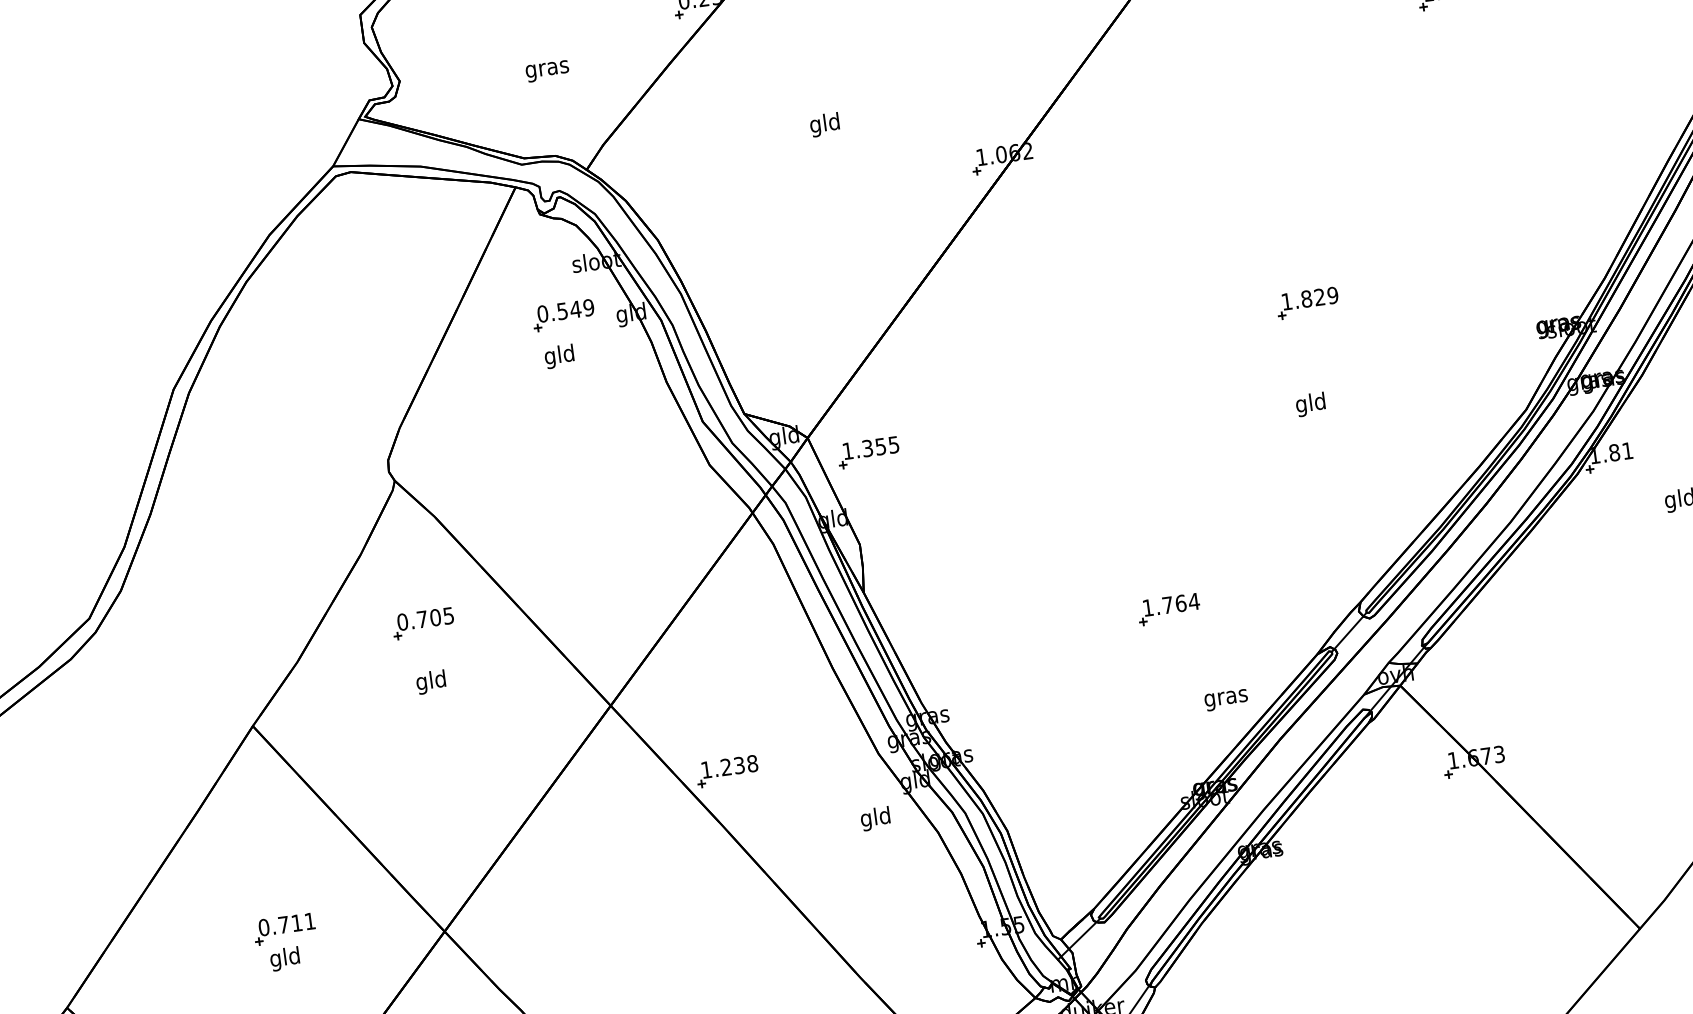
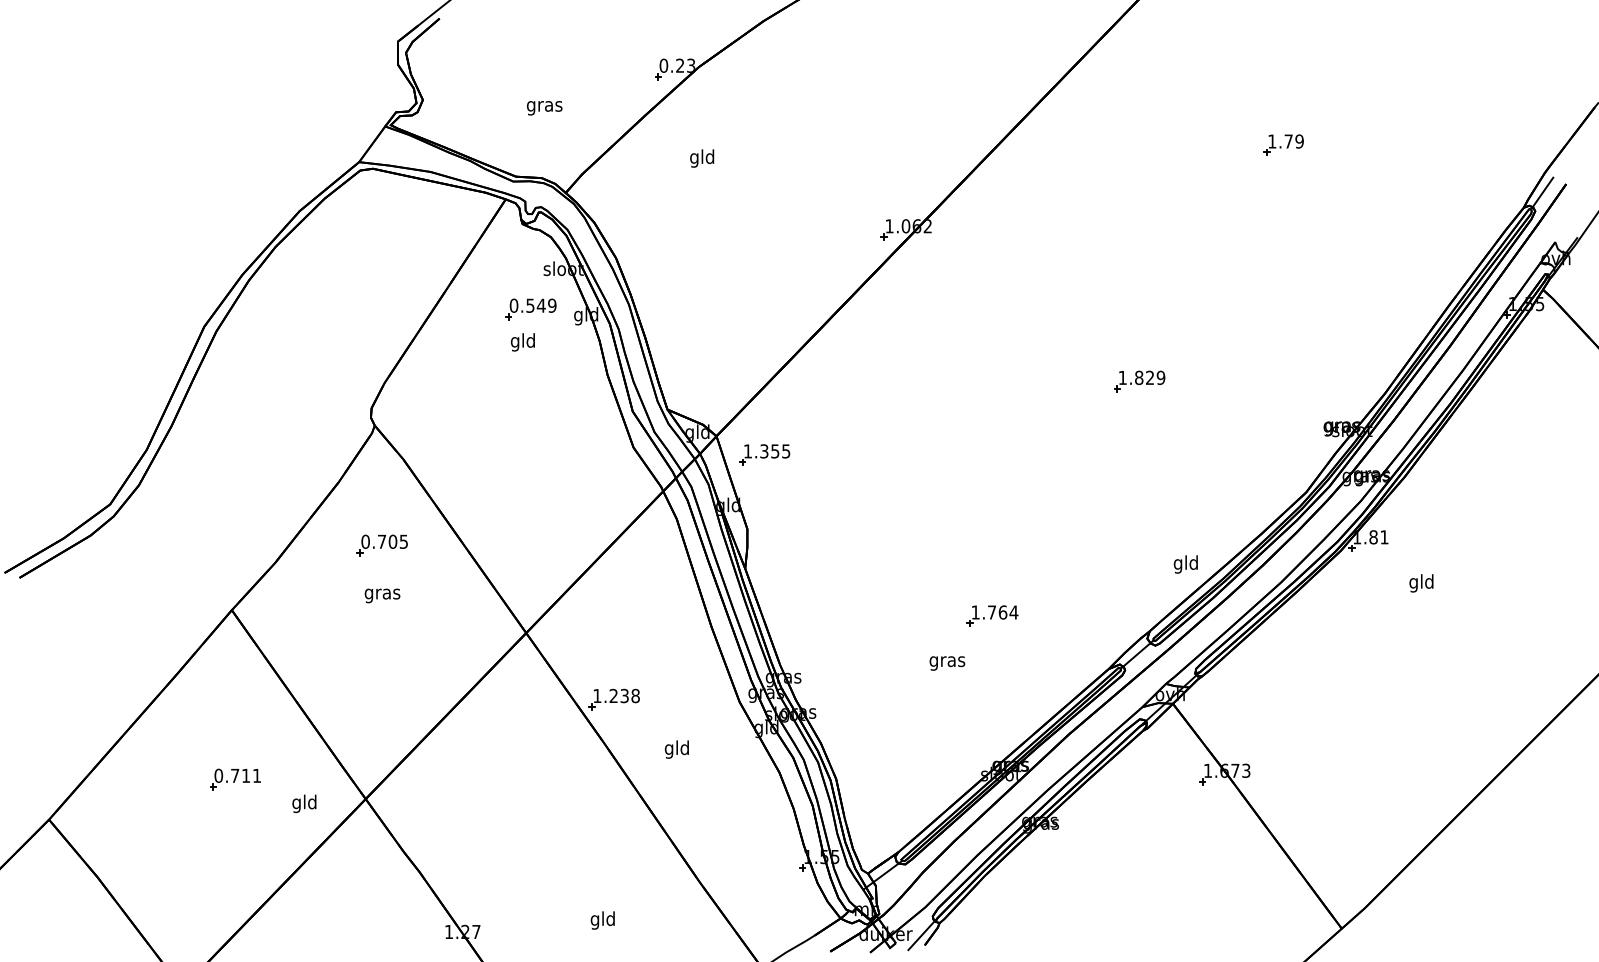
text: (825, 124) -> (702, 158), moved
text: (1310, 404) -> (1185, 564), moved
text: (431, 681) -> (382, 593), gld -> gras
text: (1226, 700) -> (947, 663), moved
text: (875, 818) -> (676, 749), moved
text: (285, 958) -> (304, 803), moved

